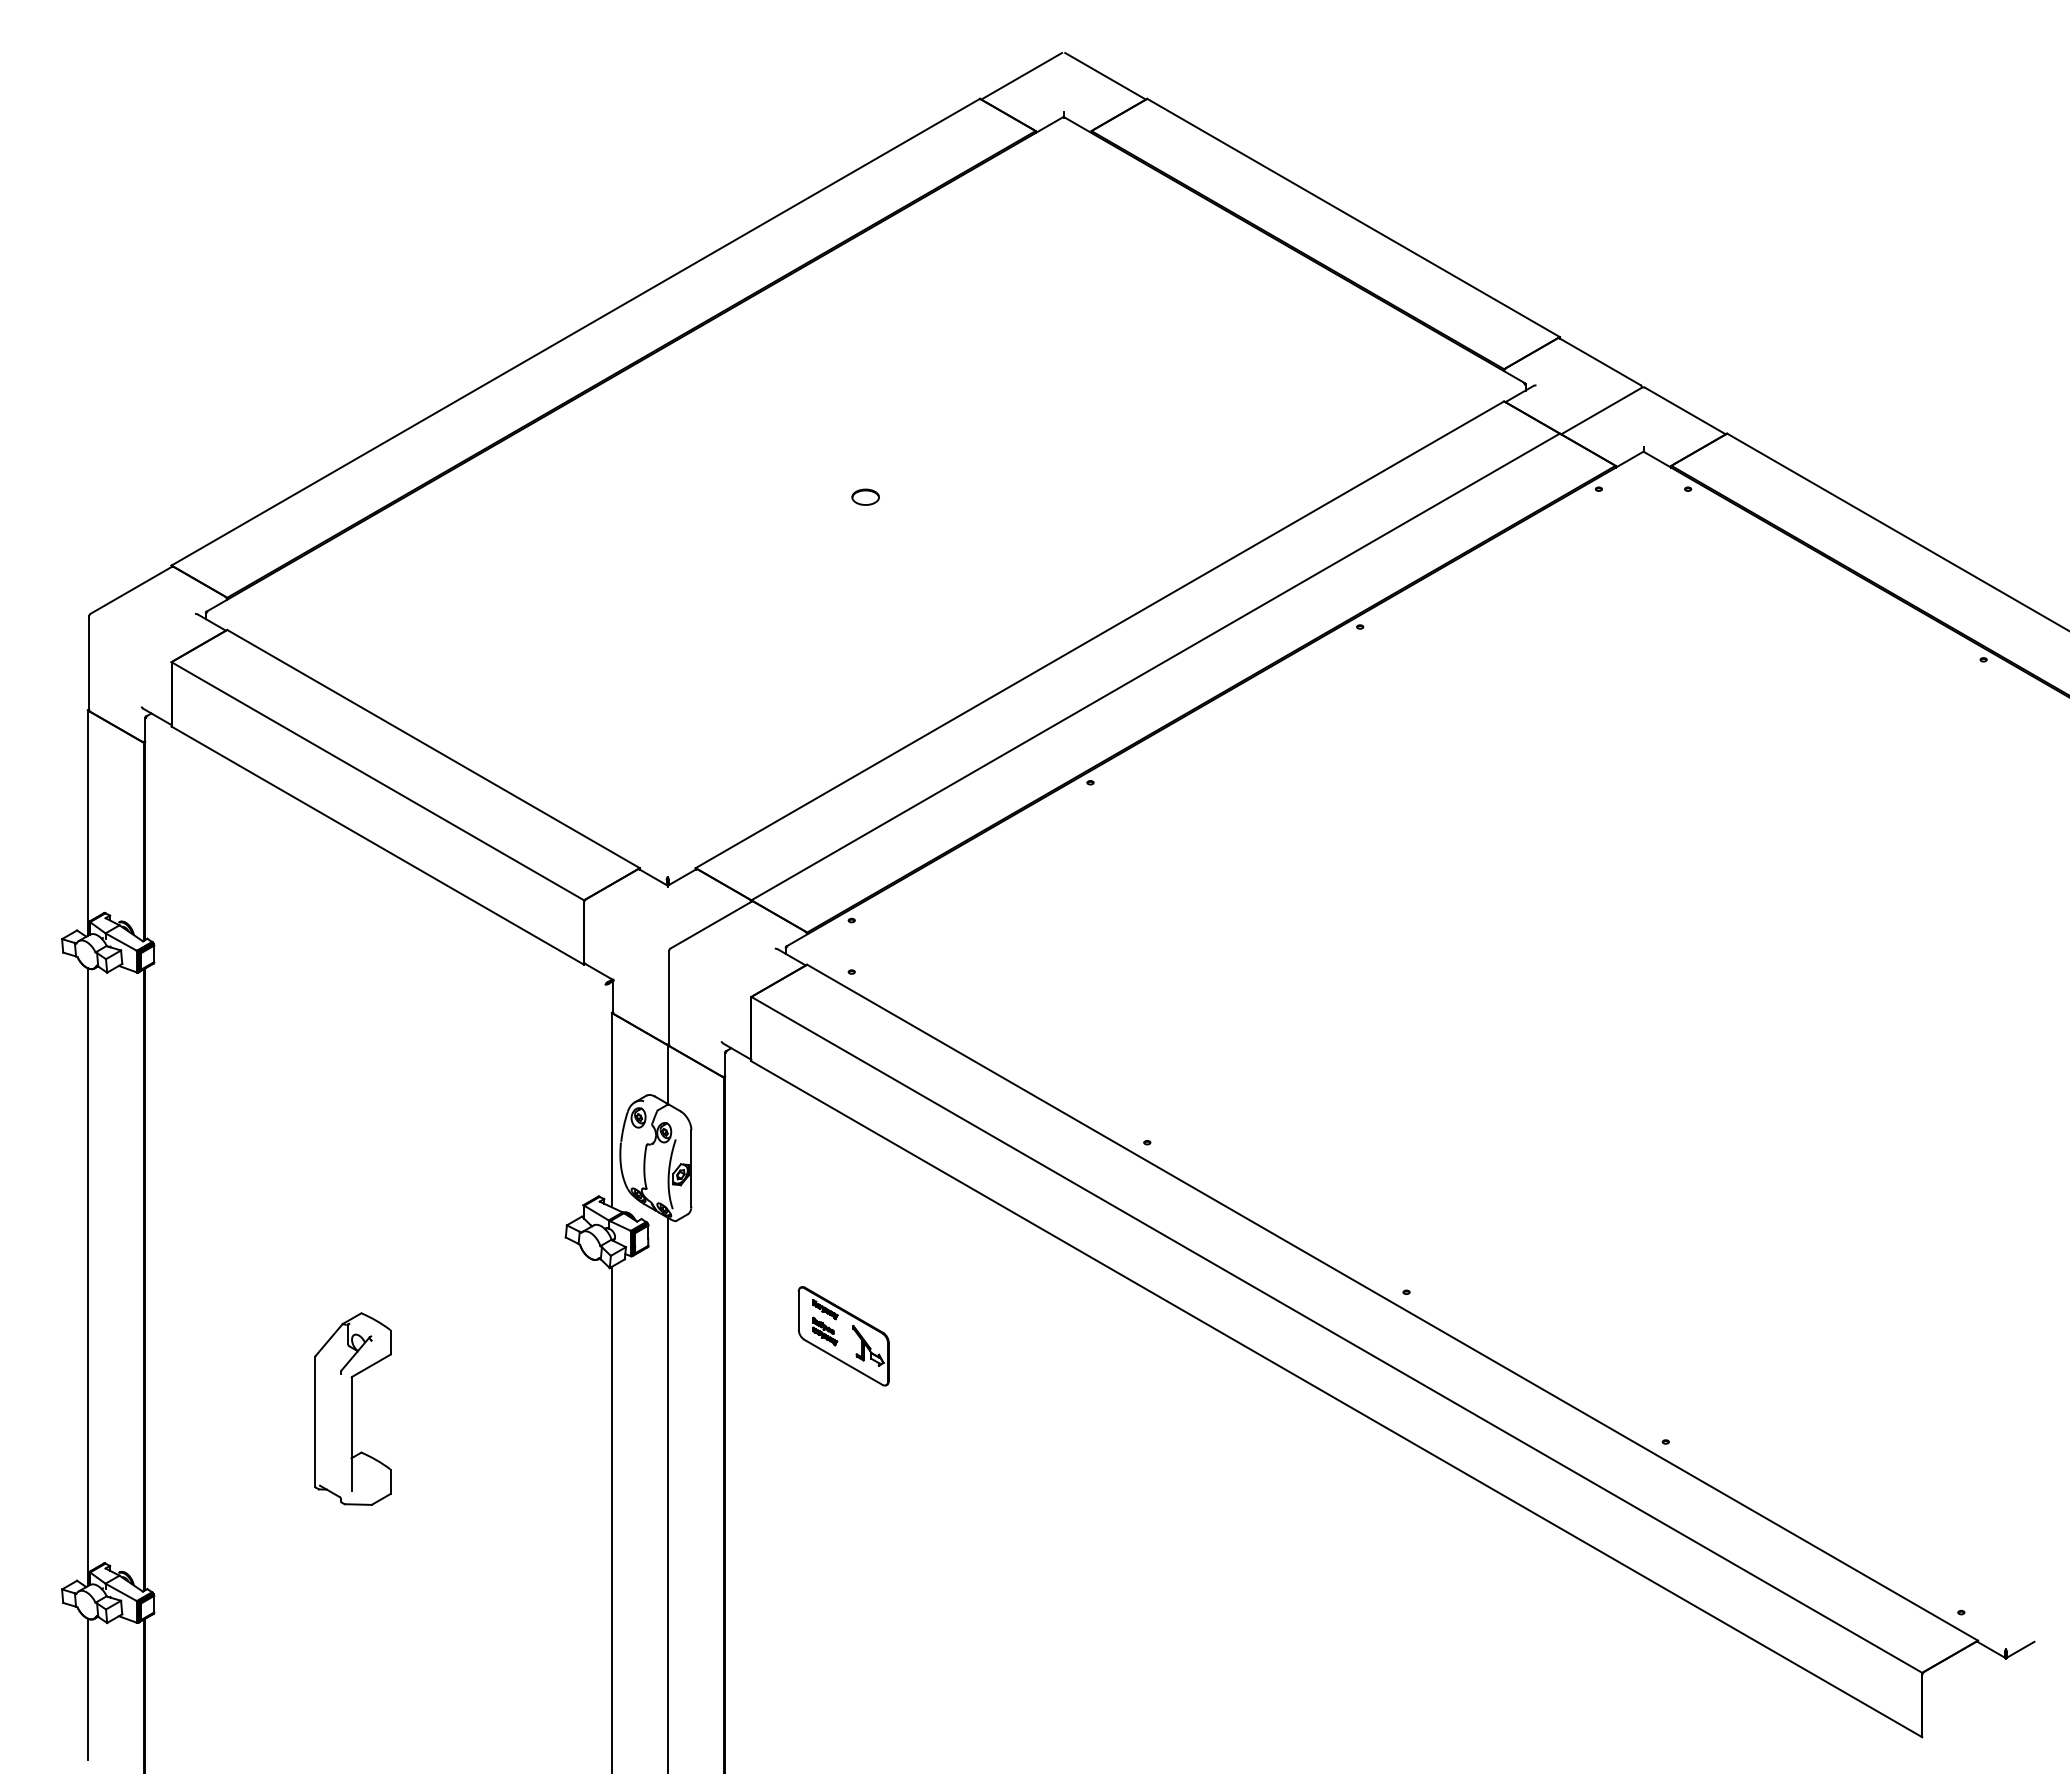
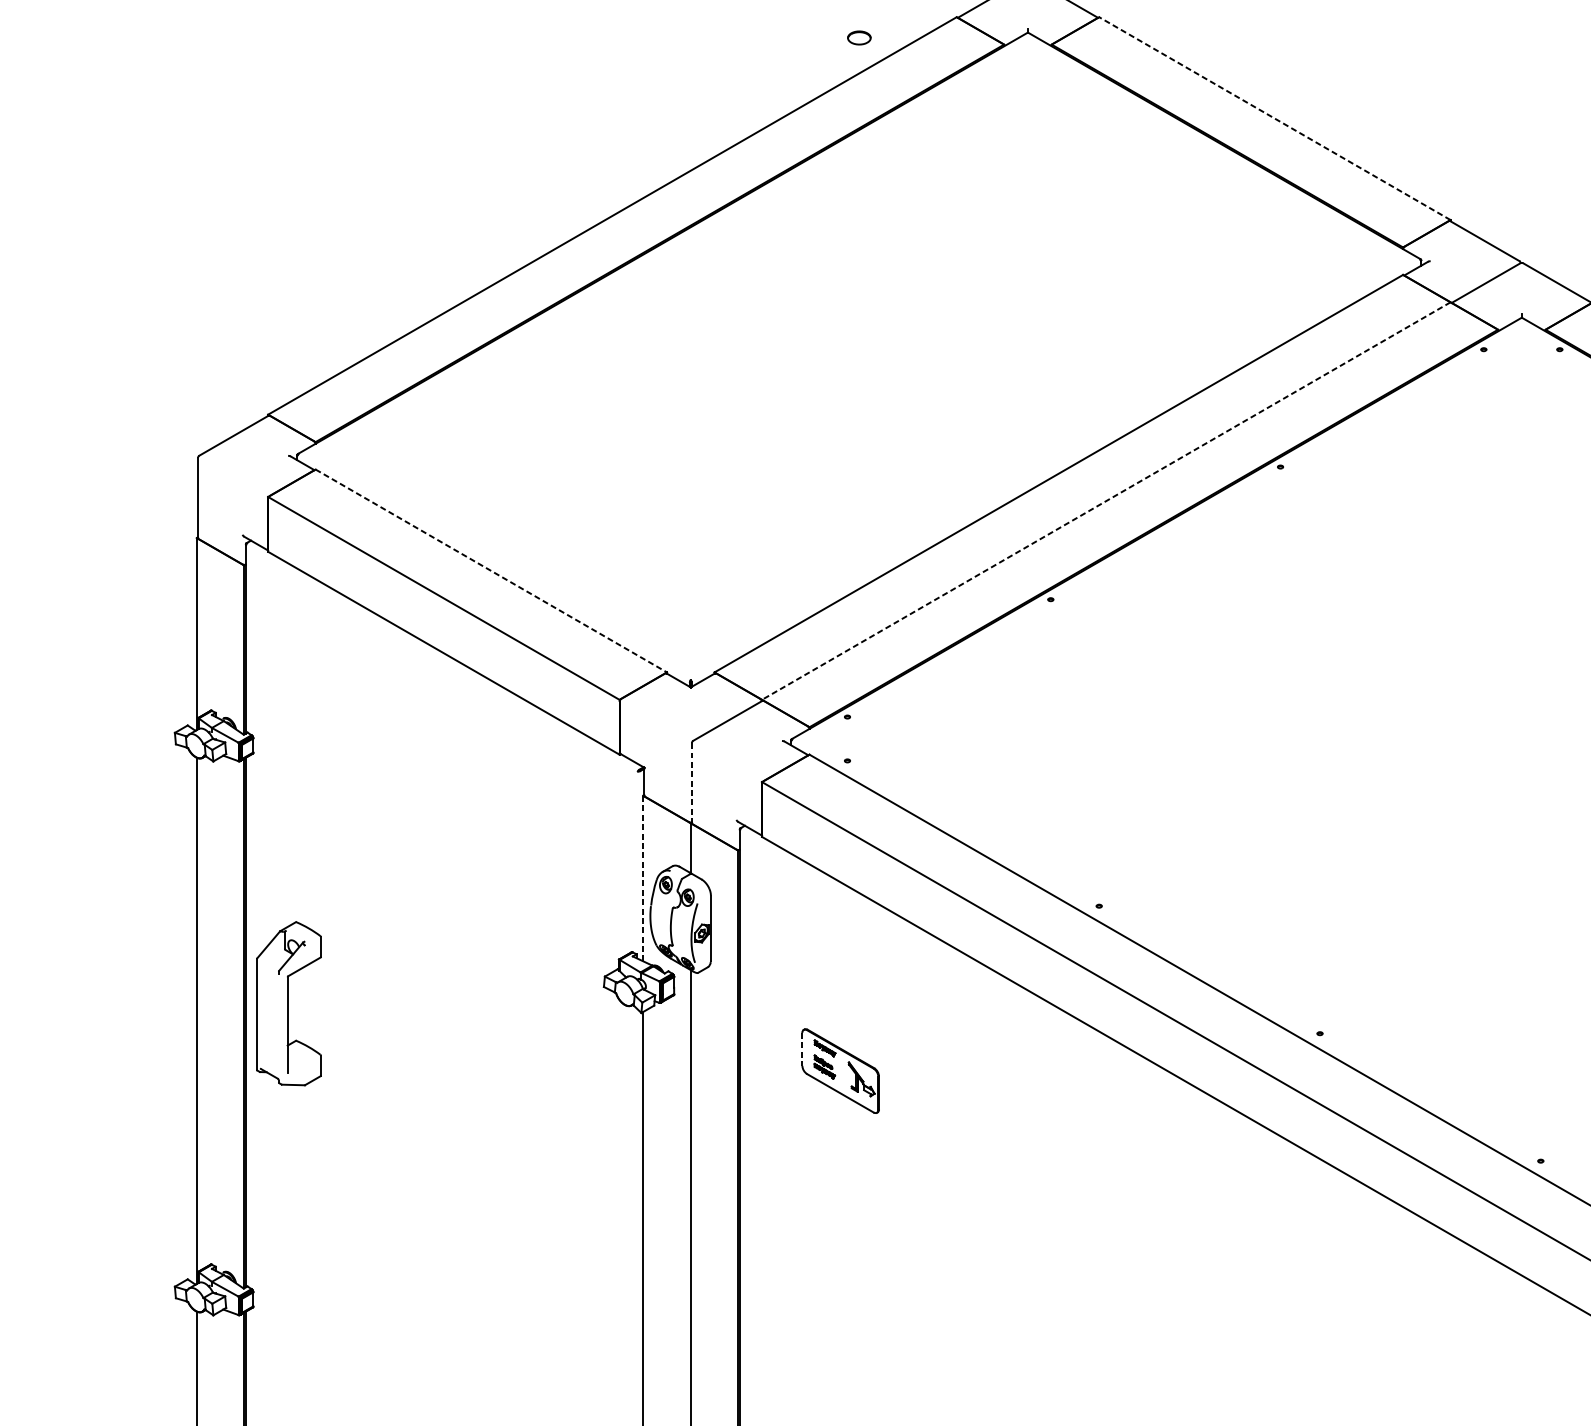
line: (1353, 217) -> (1274, 118), solid -> dashed
part: (865, 496) -> (859, 37), moved
line: (1155, 666) -> (1106, 500), solid -> dashed
line: (434, 749) -> (492, 571), solid -> dashed
line: (669, 998) -> (692, 783), solid -> dashed
line: (612, 1109) -> (643, 877), solid -> dashed
line: (798, 1311) -> (802, 1050), solid -> dashed
part: (352, 1408) -> (288, 1003), moved

